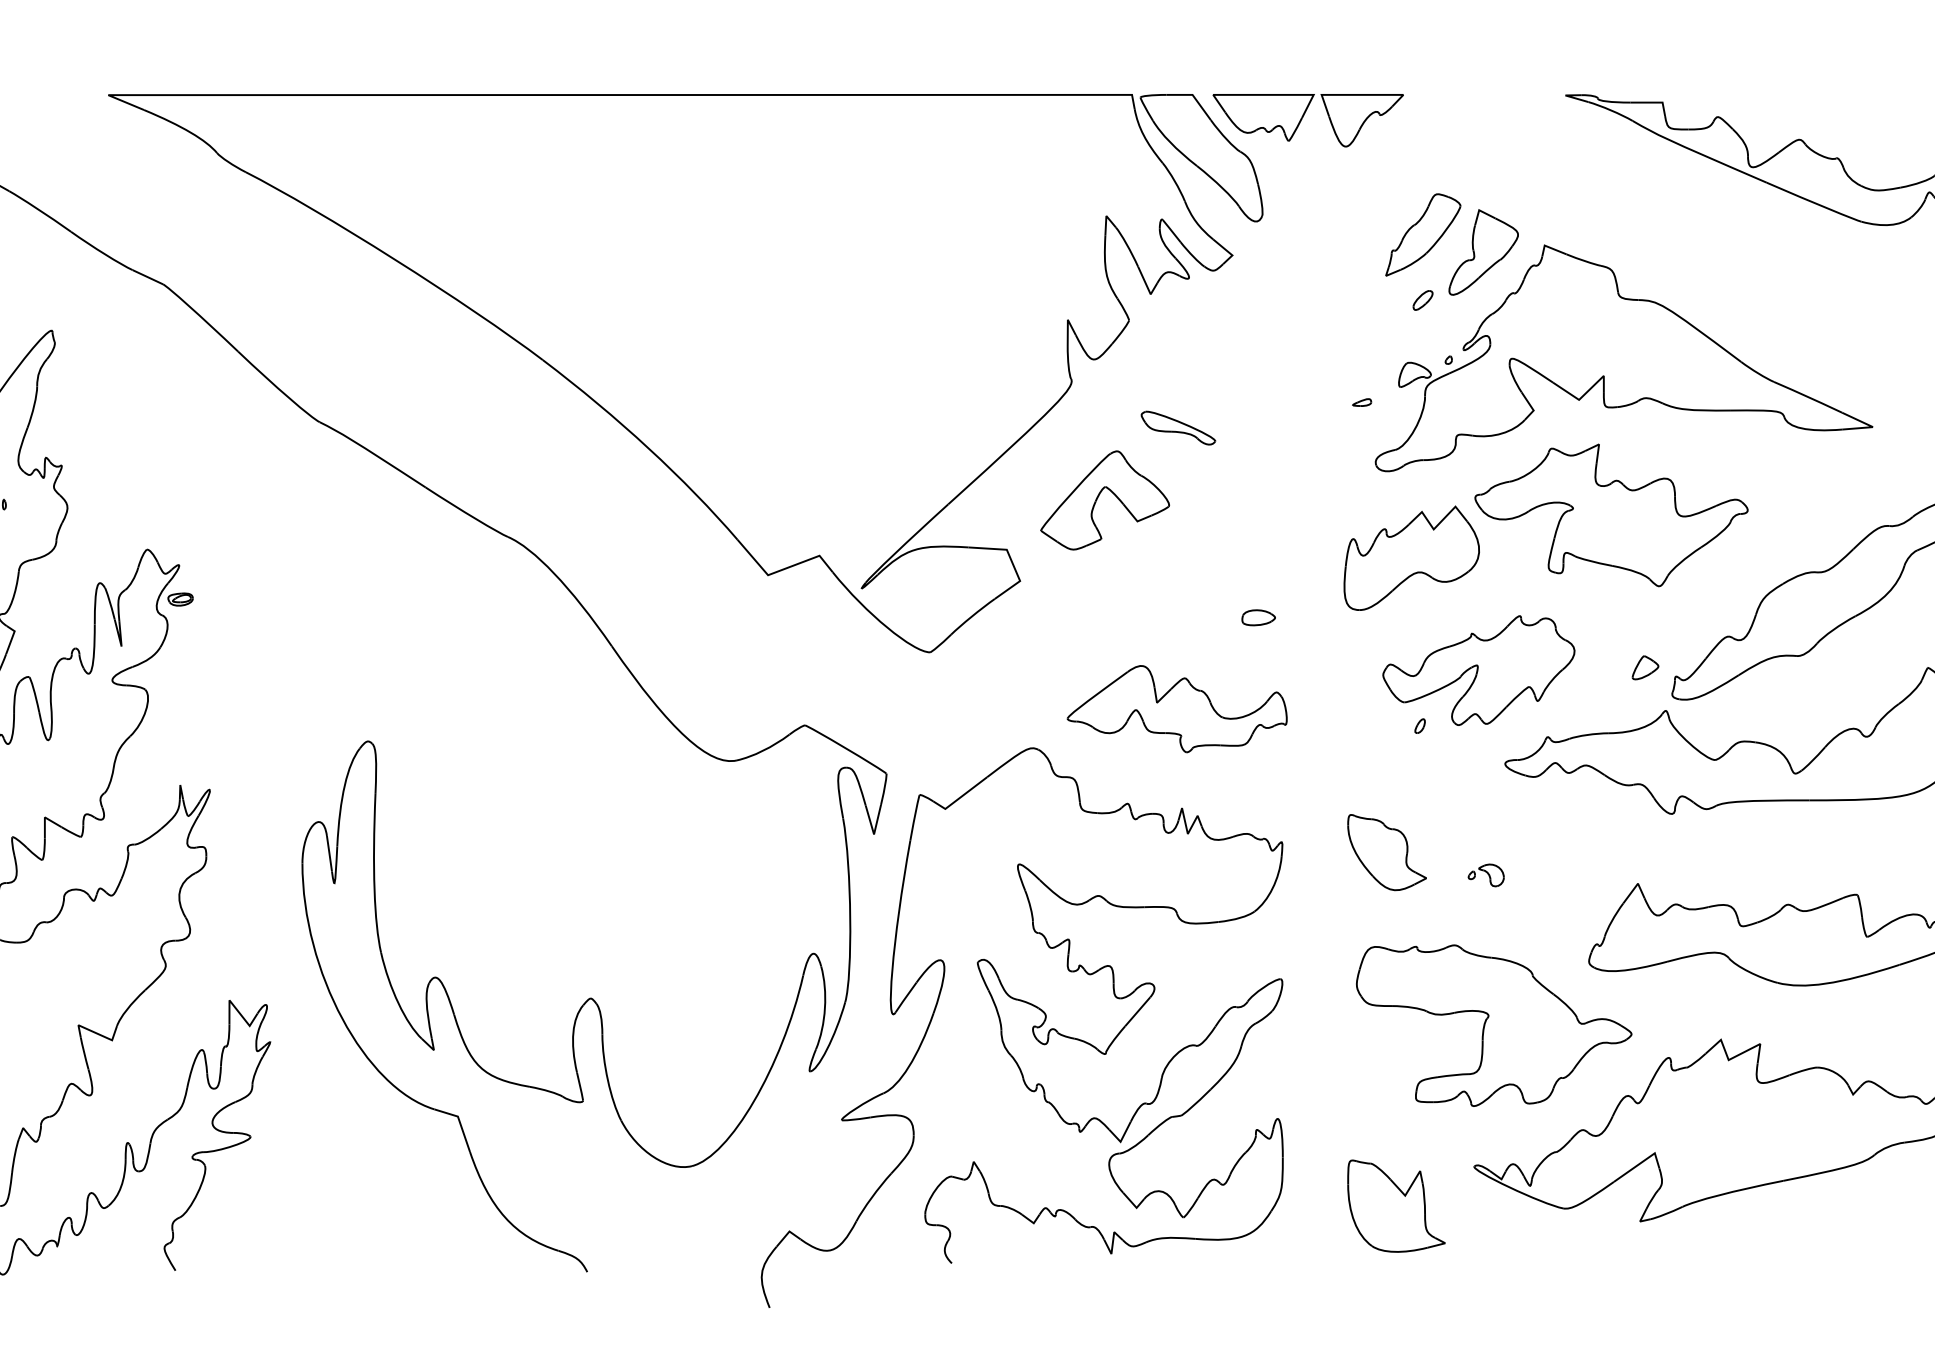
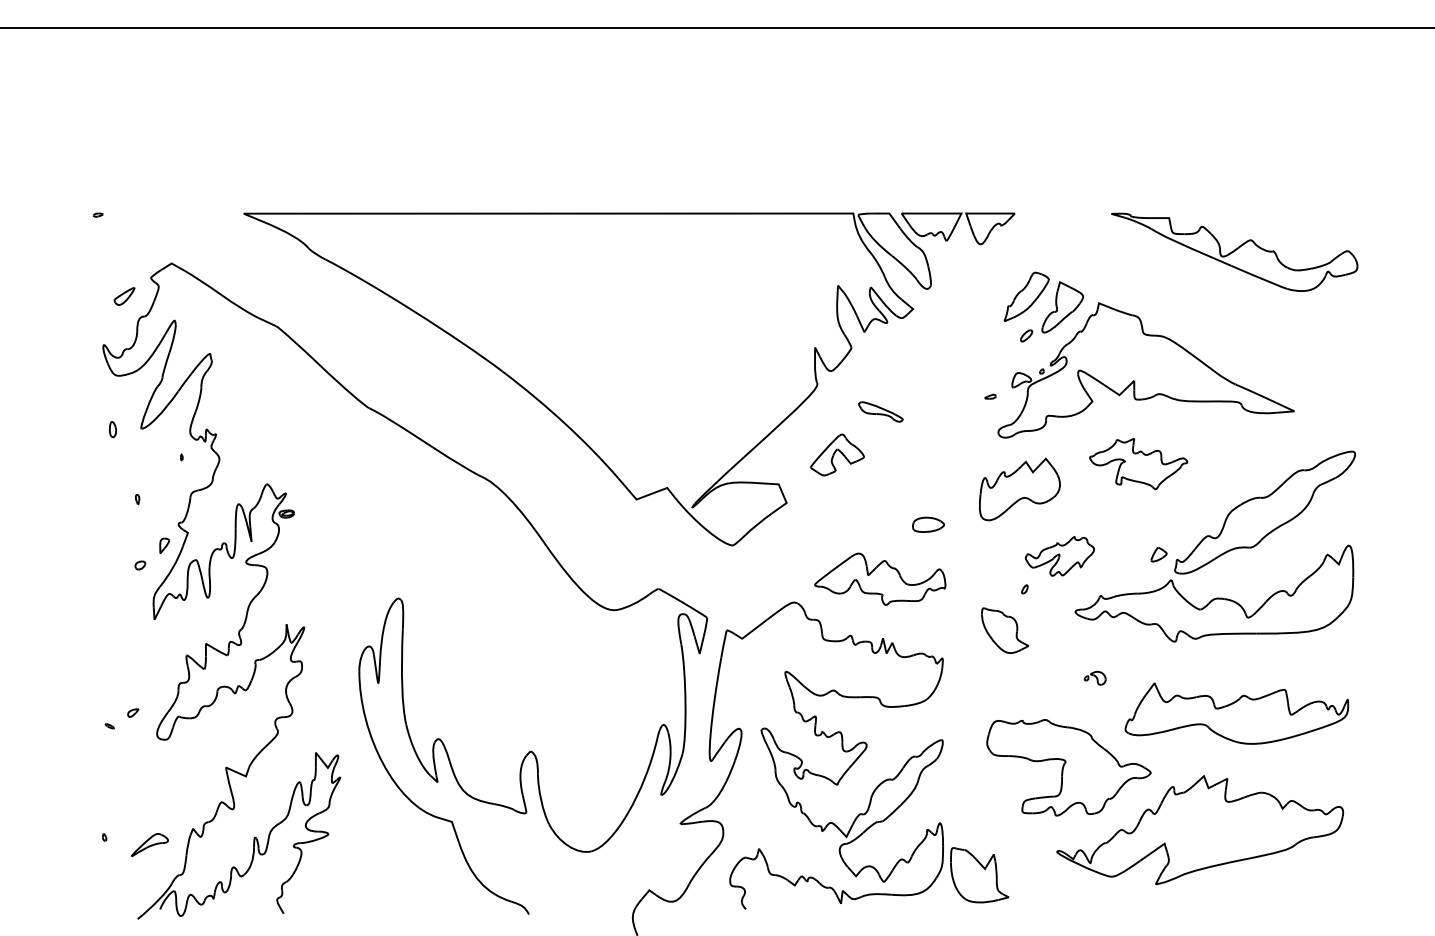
part: (1105, 499) -> (837, 454), size x0.7
part: (1610, 514) -> (1138, 463), size x0.6
part: (1258, 617) -> (928, 524), size x1.6
part: (1478, 670) -> (1059, 556), size x0.6
part: (1385, 852) -> (1004, 630), moved
part: (1485, 874) -> (1094, 677), moved
part: (1396, 1206) -> (979, 875), moved

